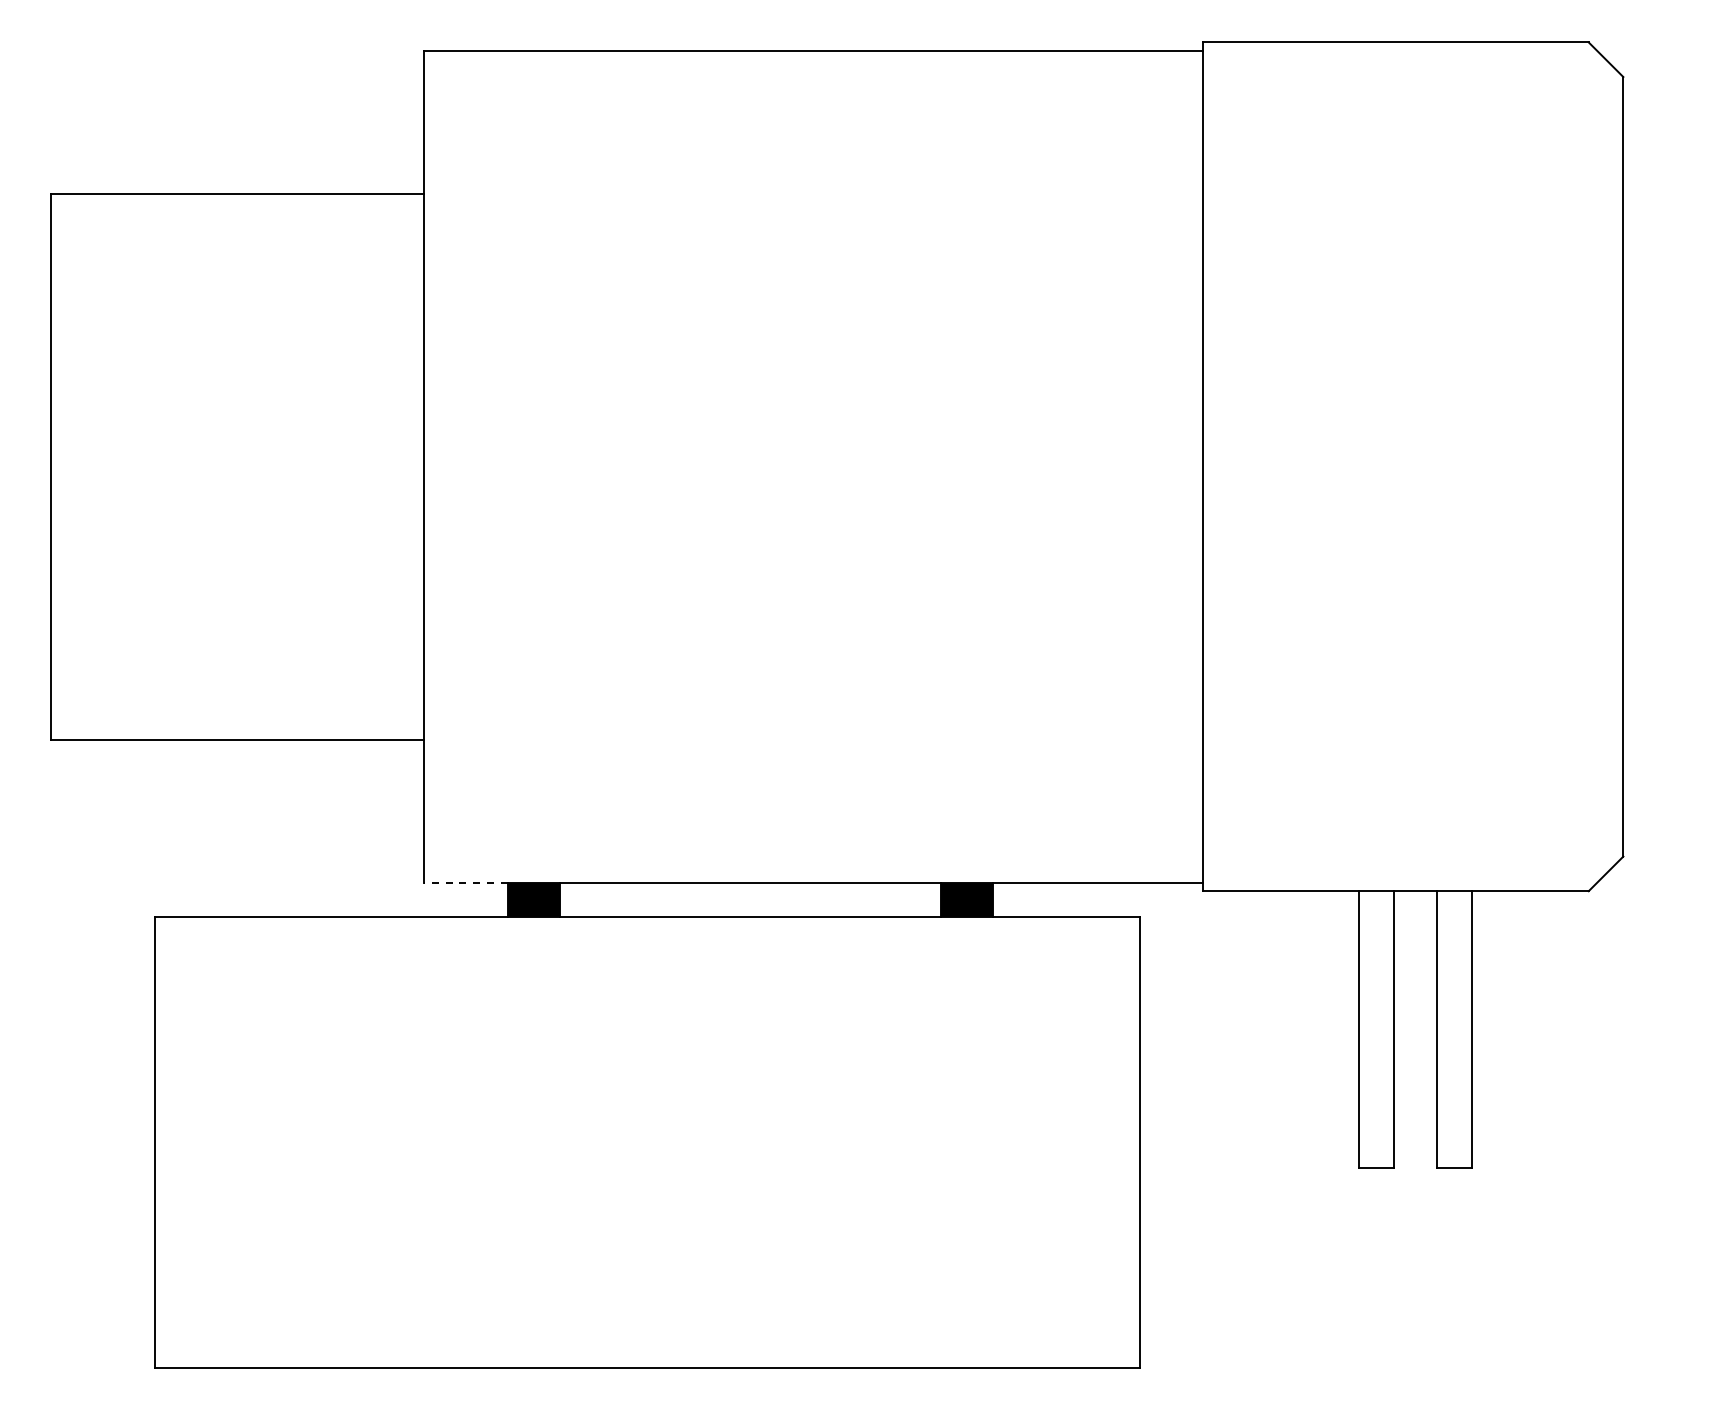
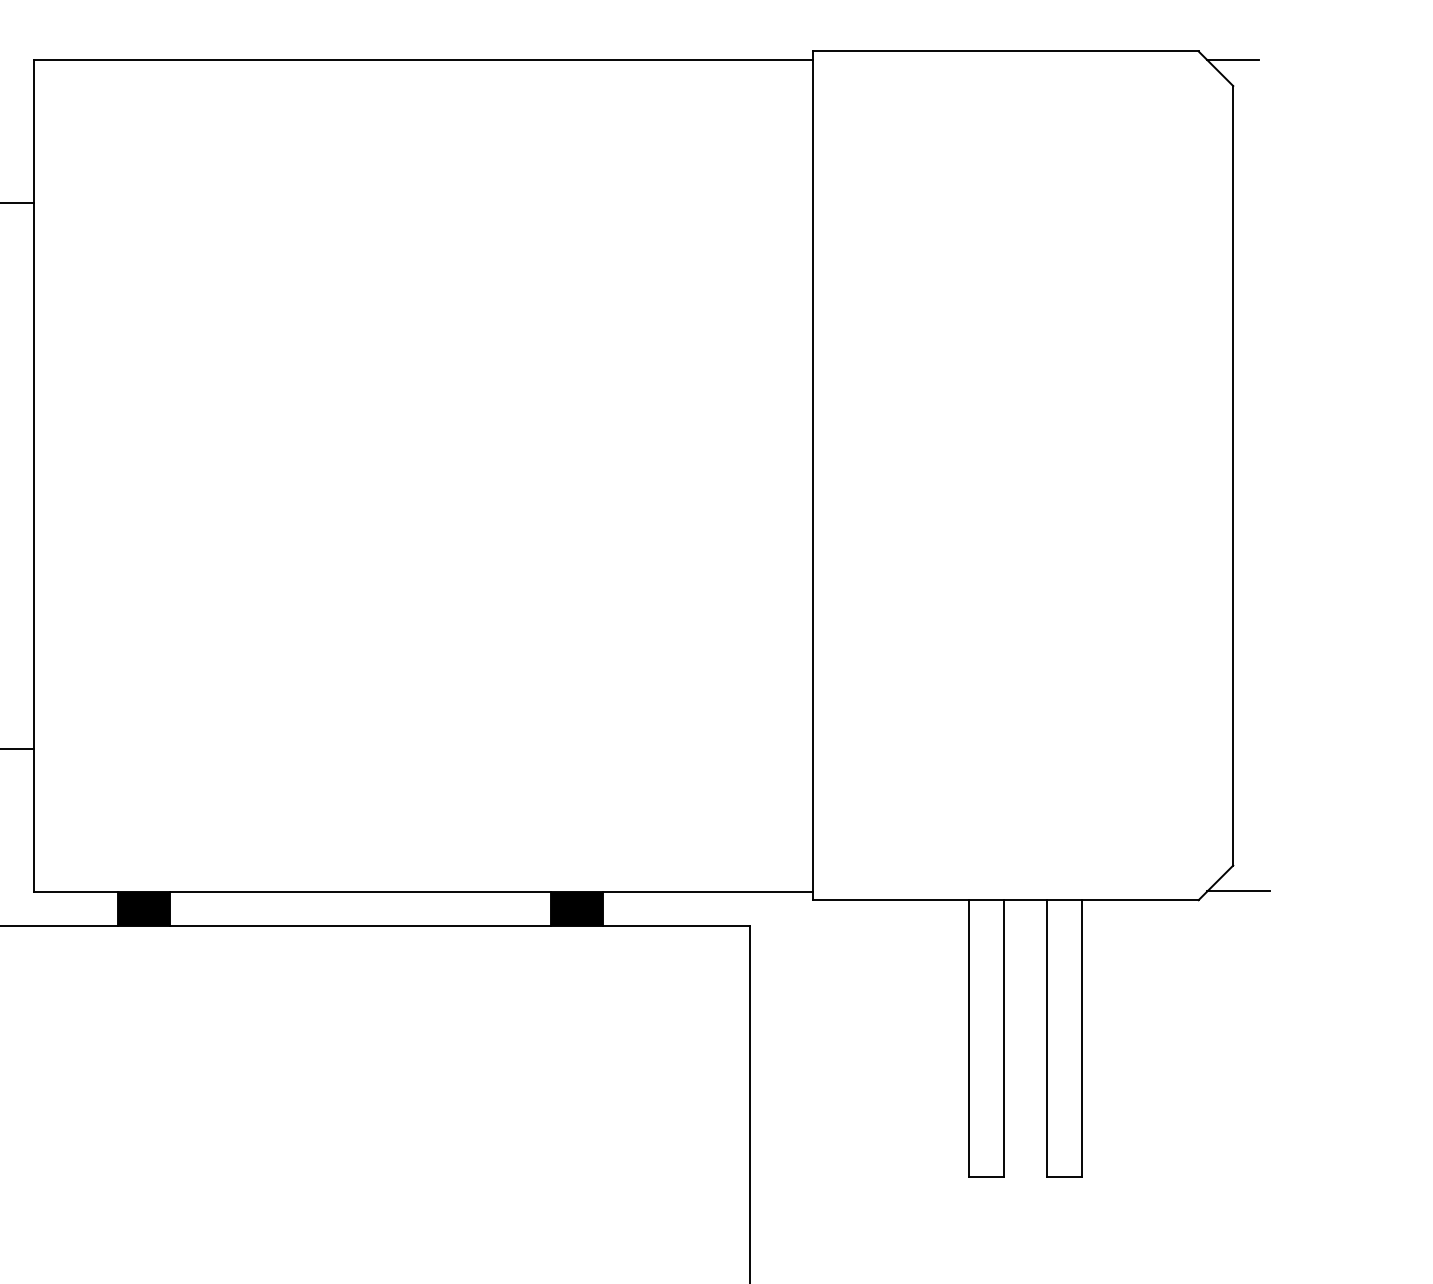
line: (1623, 51) -> (1233, 60), added
line: (465, 882) -> (75, 891), dashed -> solid
line: (1628, 882) -> (1238, 891), added

